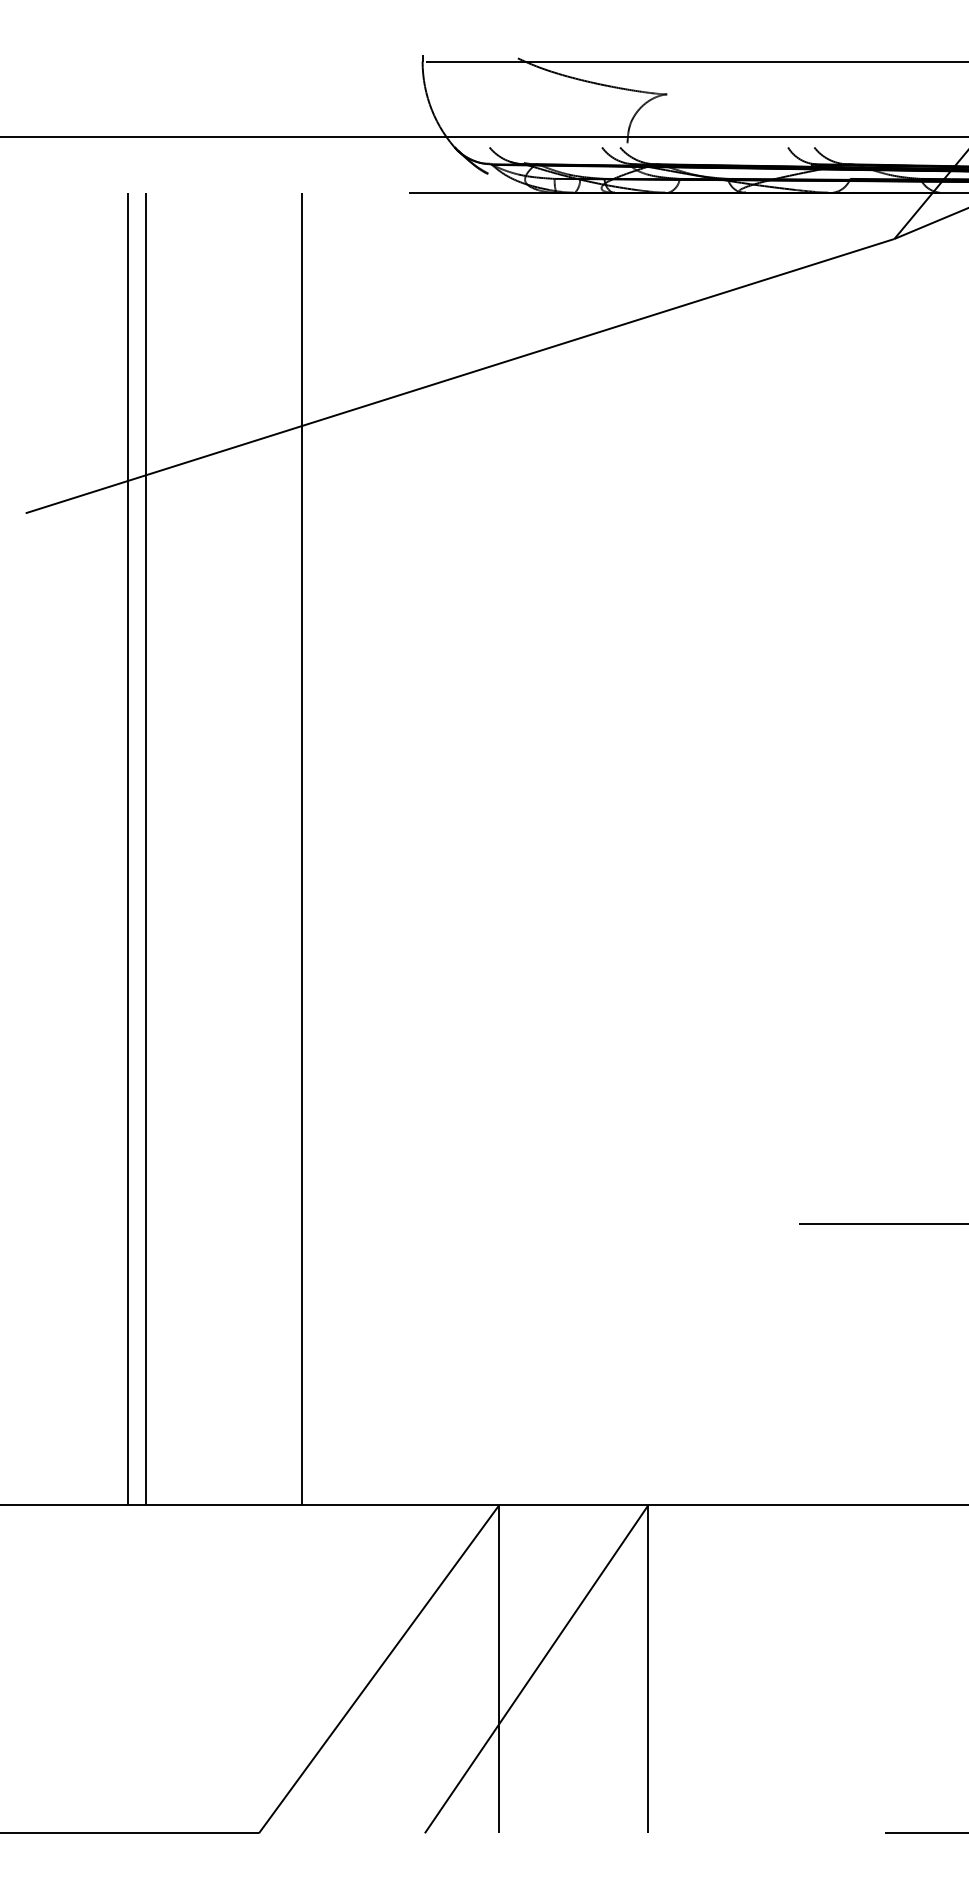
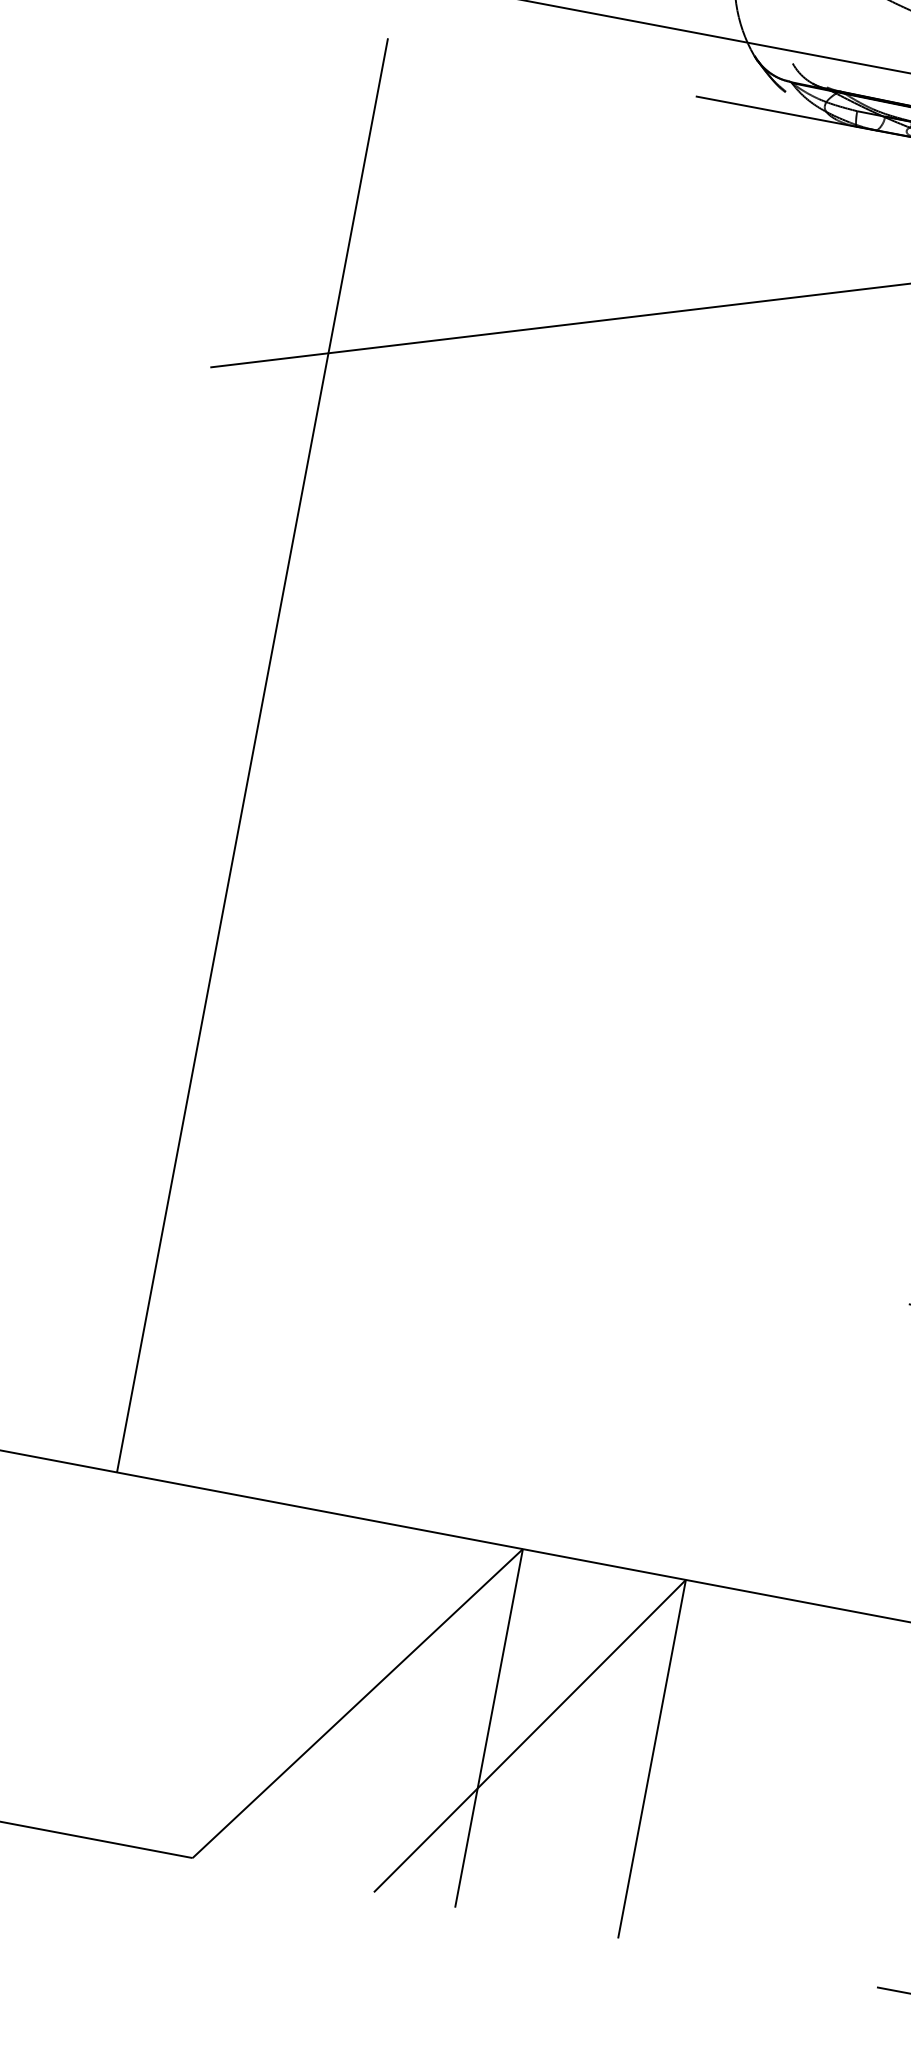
line: (145, 848) -> (271, 758), removed
line: (301, 848) -> (442, 790), removed

